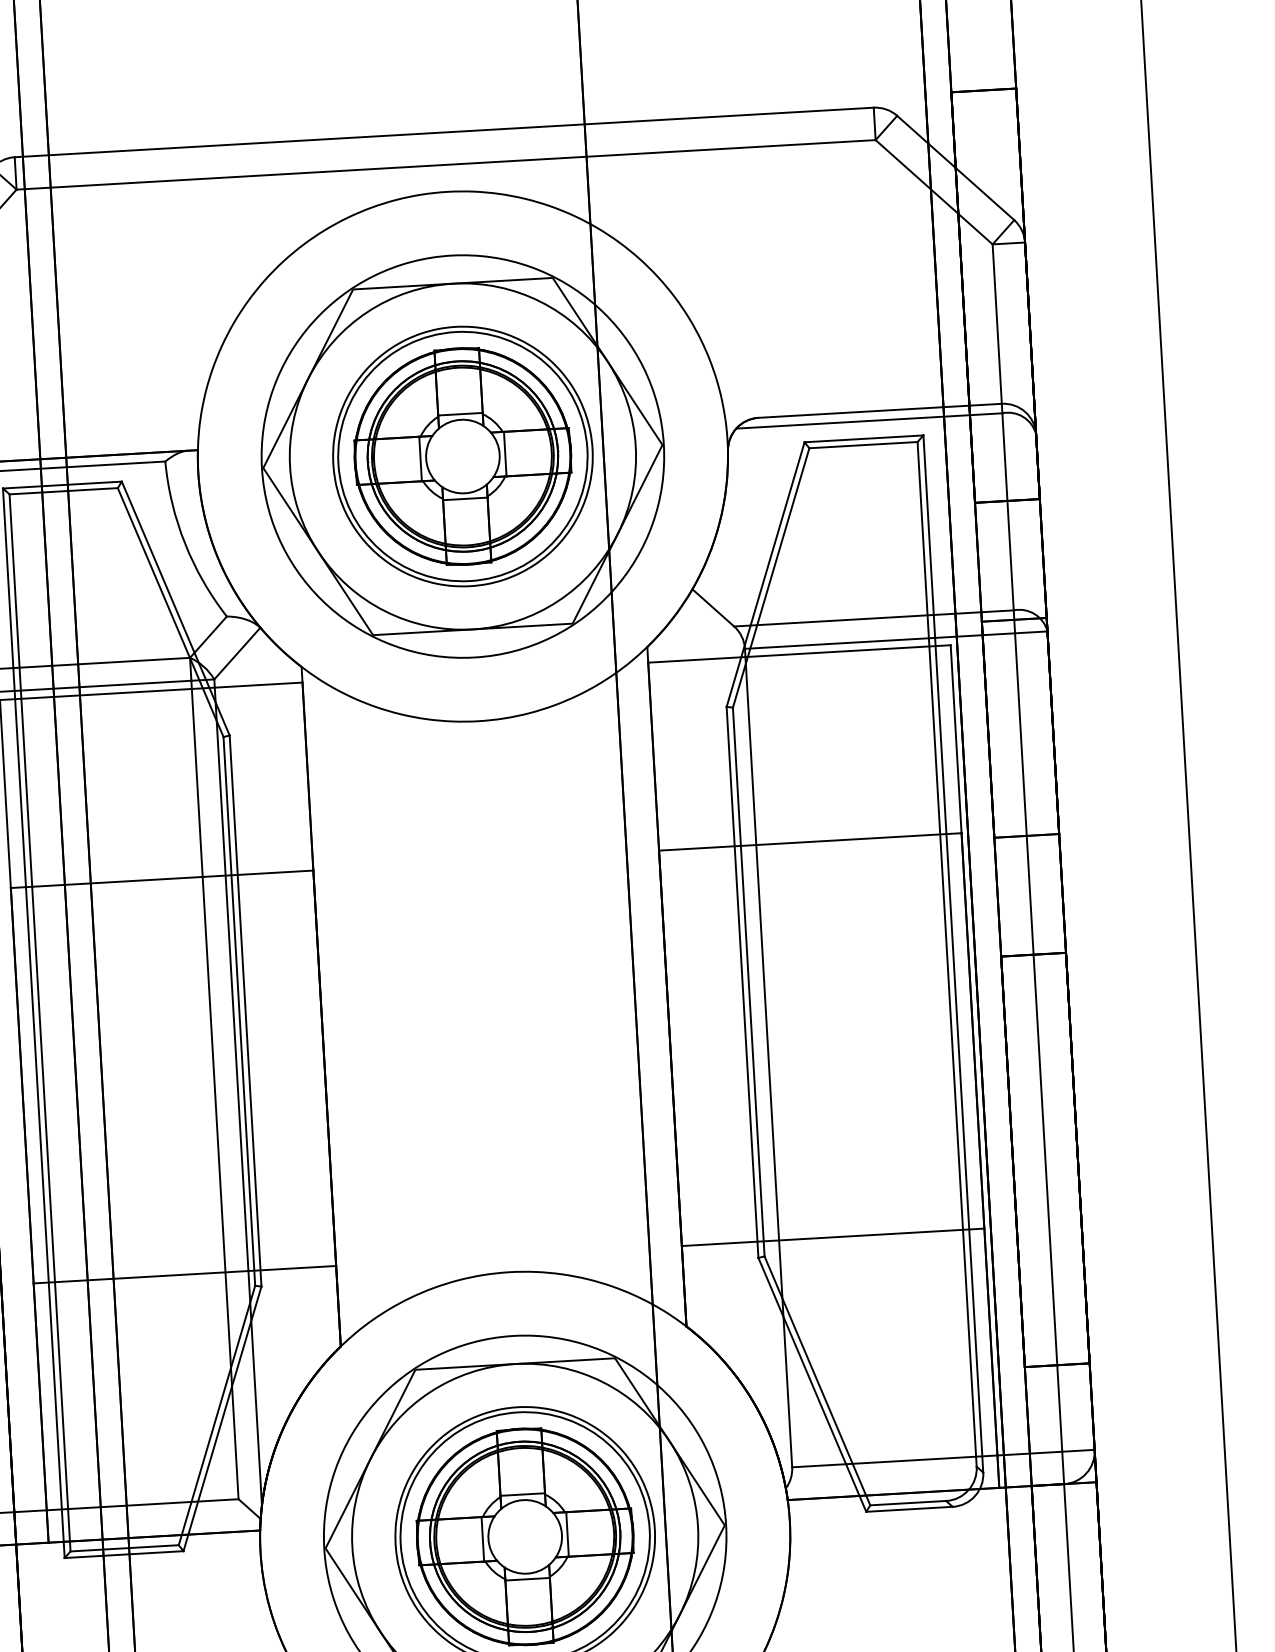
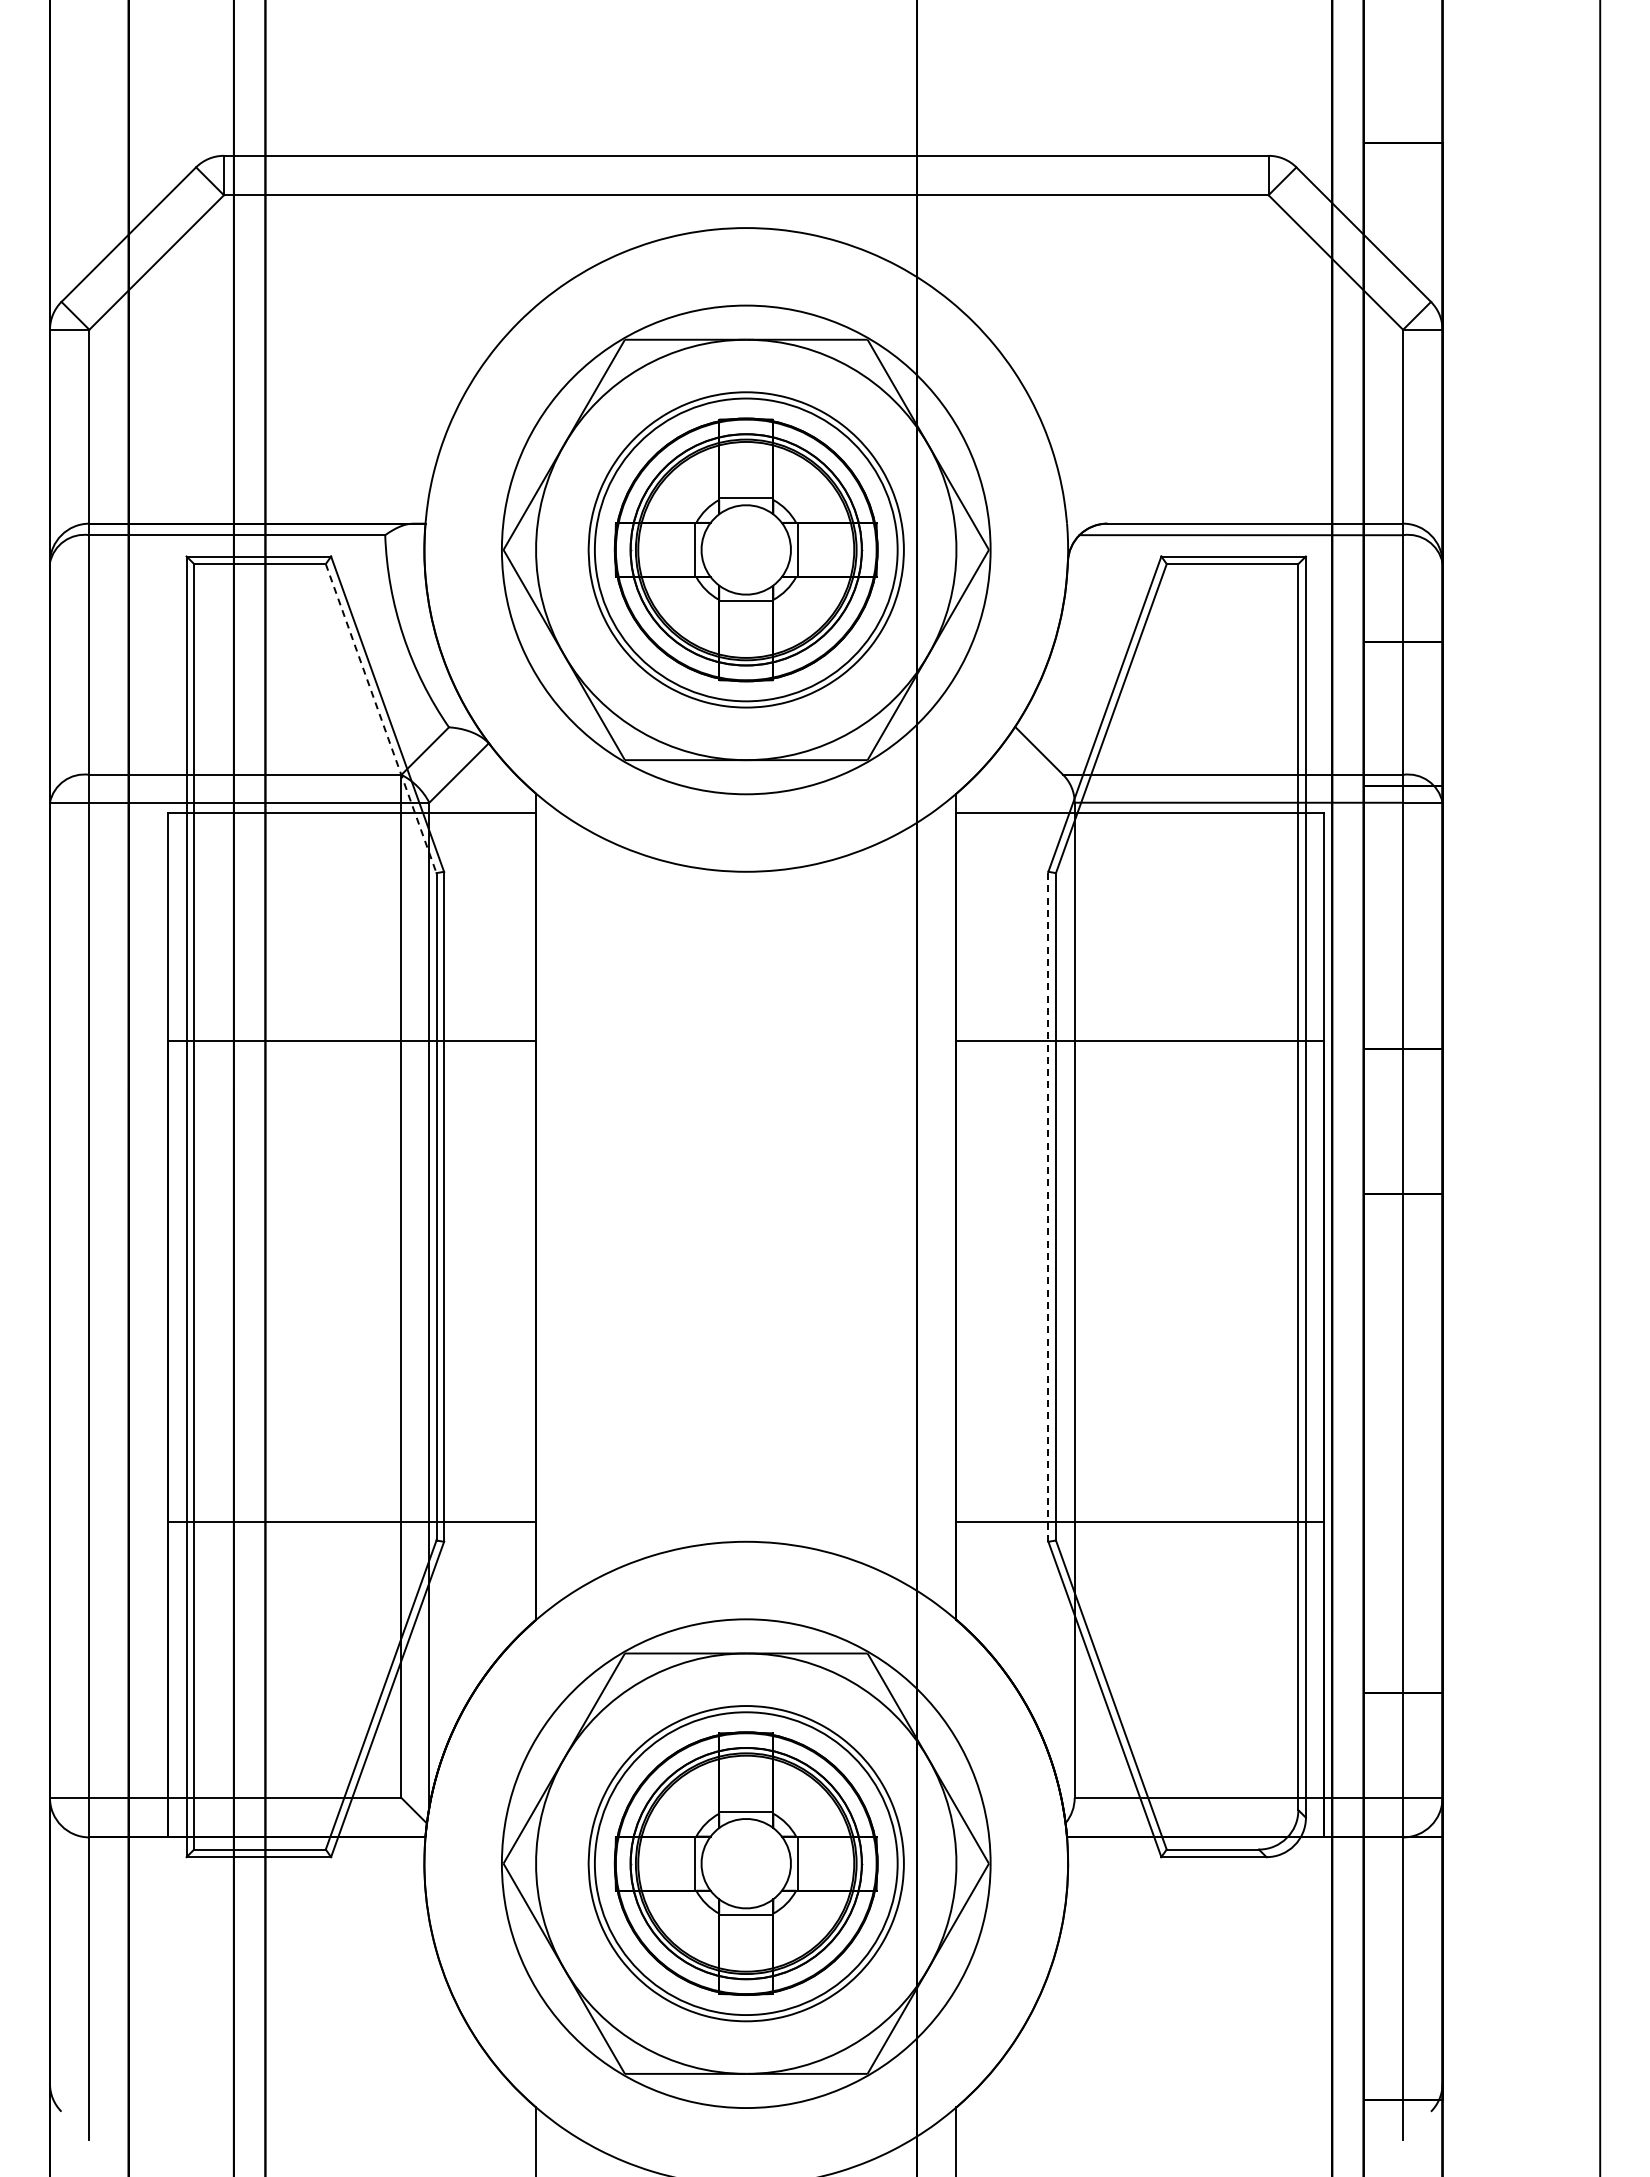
line: (171, 613) -> (381, 719), solid -> dashed
line: (742, 982) -> (1048, 1206), solid -> dashed

